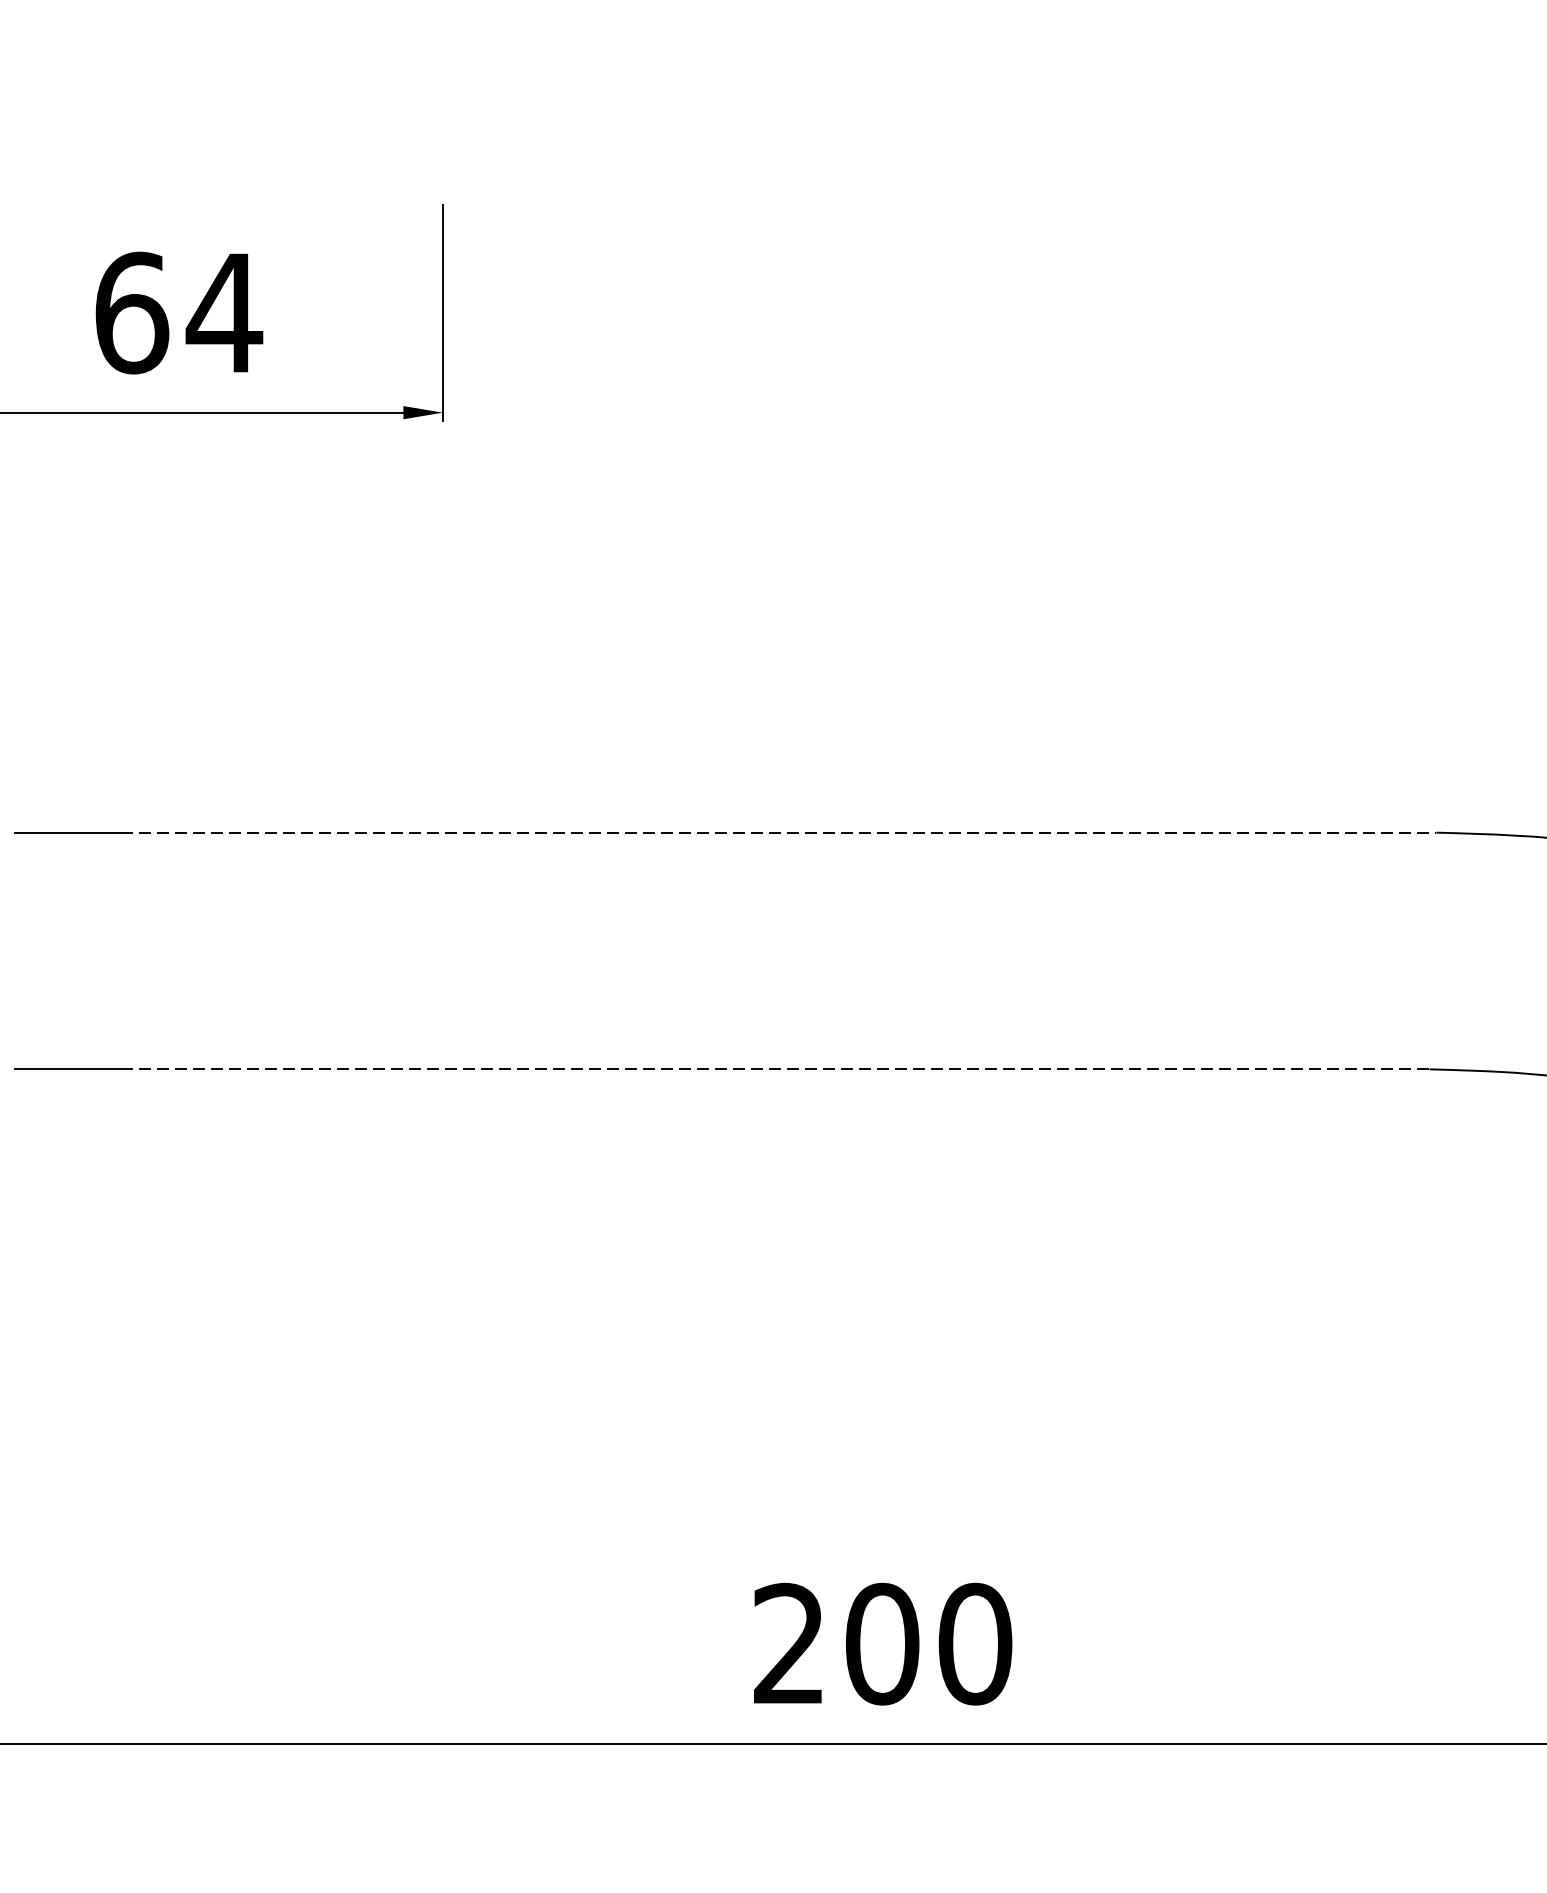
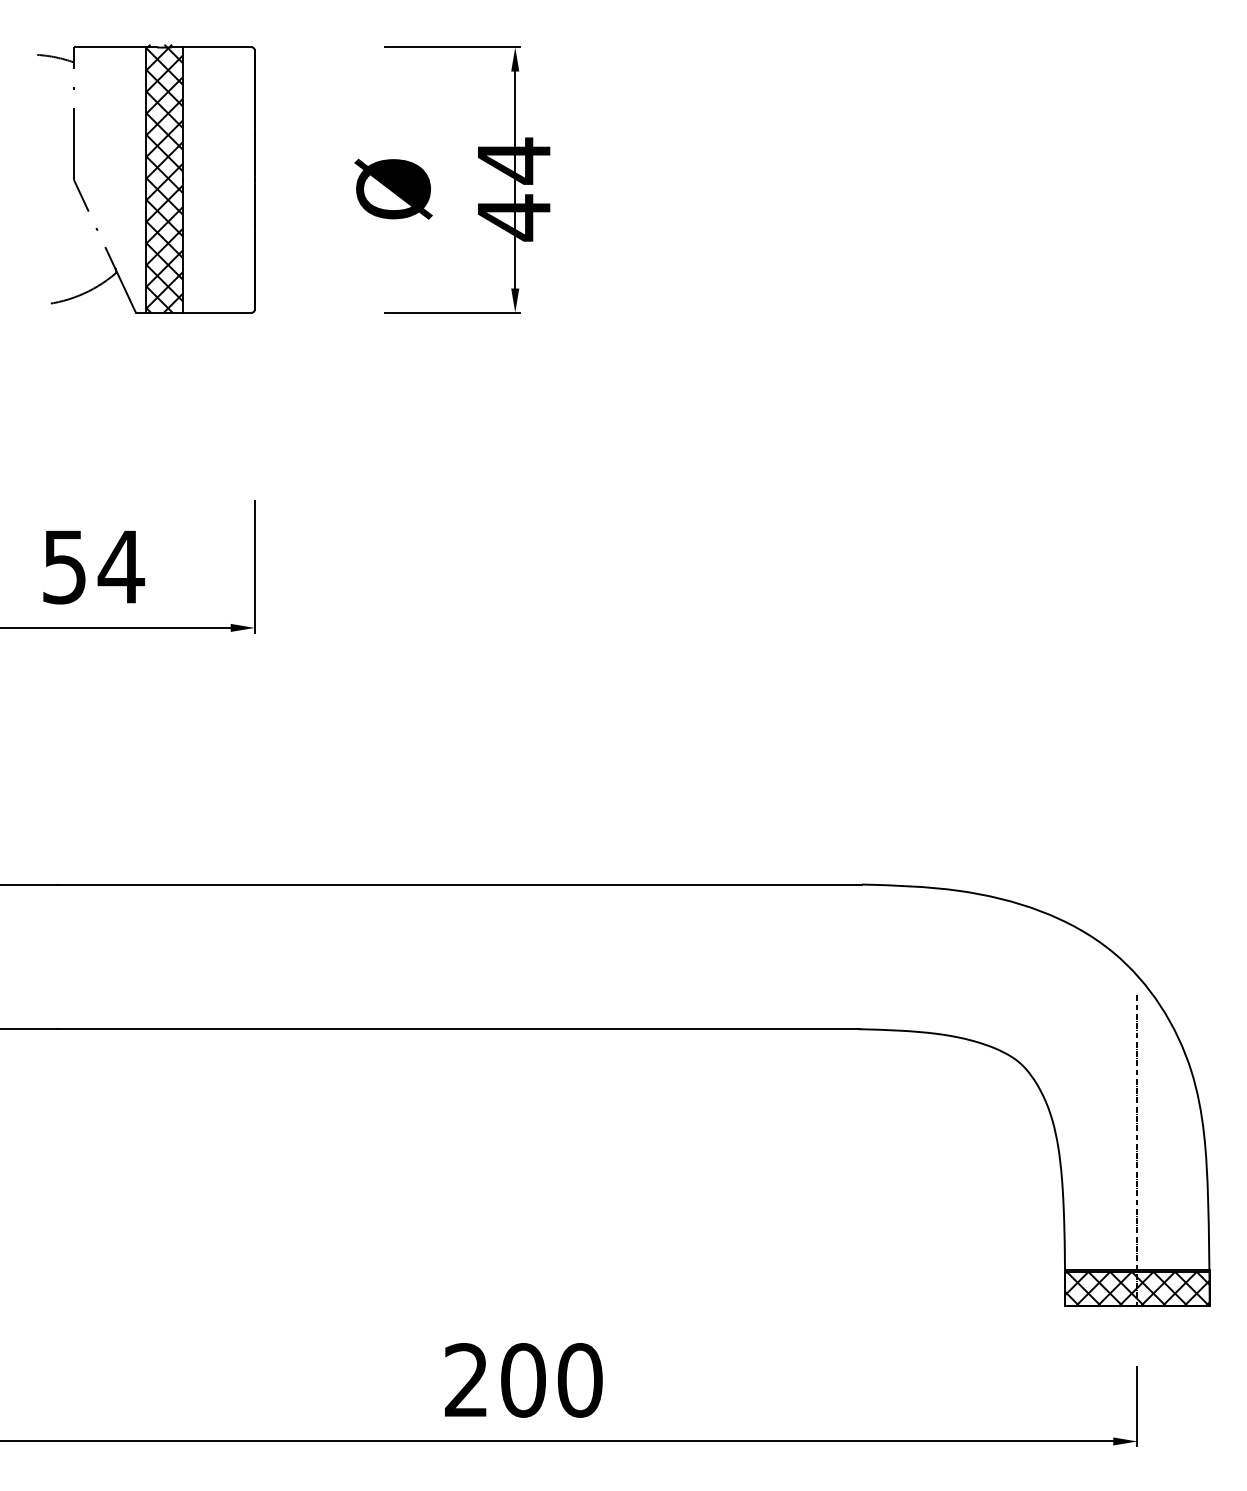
text: (131, 312) -> (64, 566), 64 -> 54
line: (779, 832) -> (460, 884), dashed -> solid
line: (777, 1069) -> (459, 1029), dashed -> solid

